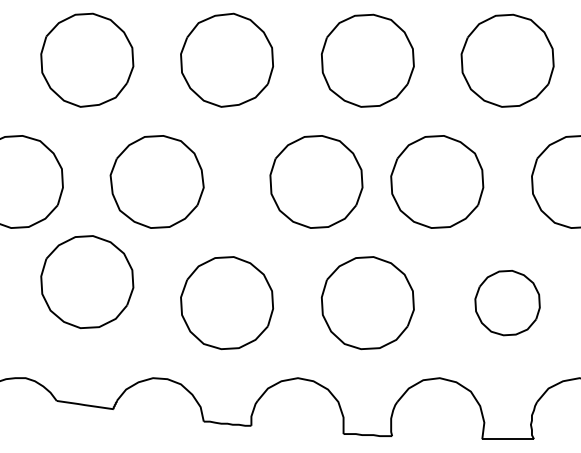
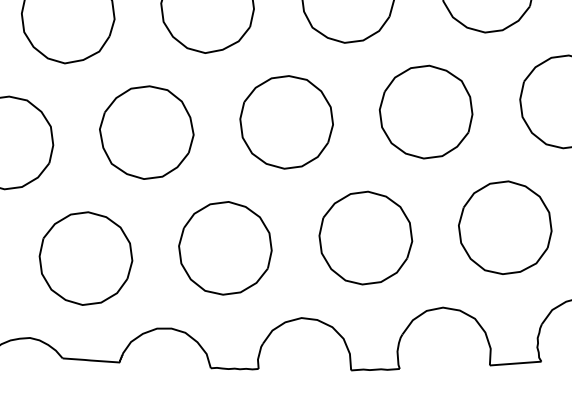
part: (316, 181) -> (286, 121), moved
part: (87, 281) -> (86, 257), moved
part: (507, 302) -> (505, 227), size x1.43

